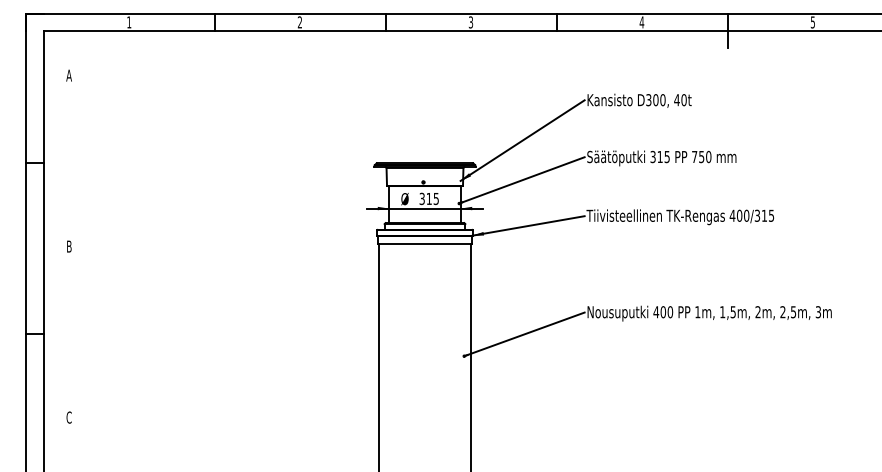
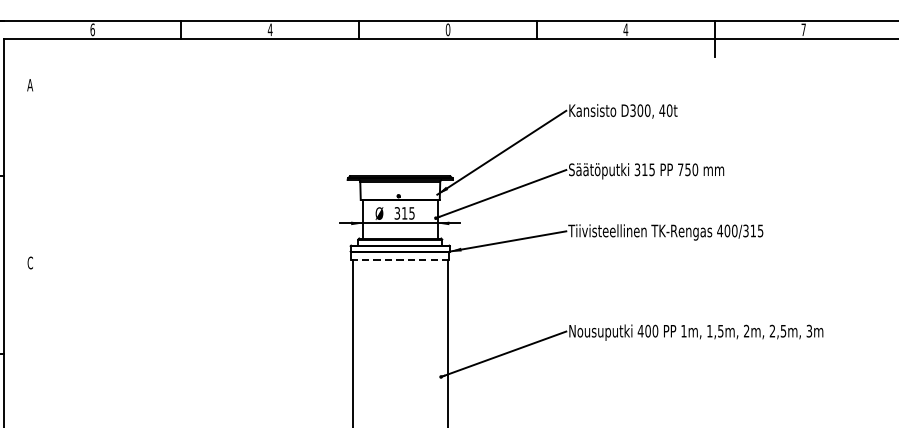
text: (129, 22) -> (92, 29), 1 -> 6
text: (299, 22) -> (269, 29), 2 -> 4
text: (470, 22) -> (447, 29), 3 -> 0
text: (812, 22) -> (803, 29), 5 -> 7
line: (424, 244) -> (399, 260), solid -> dashed
text: (68, 246) -> (29, 262), B -> C

